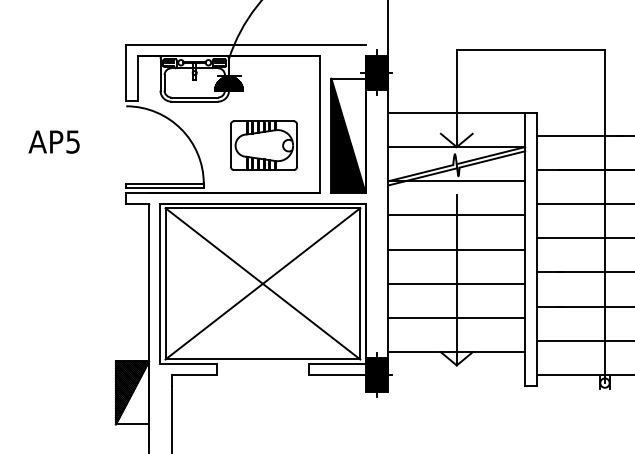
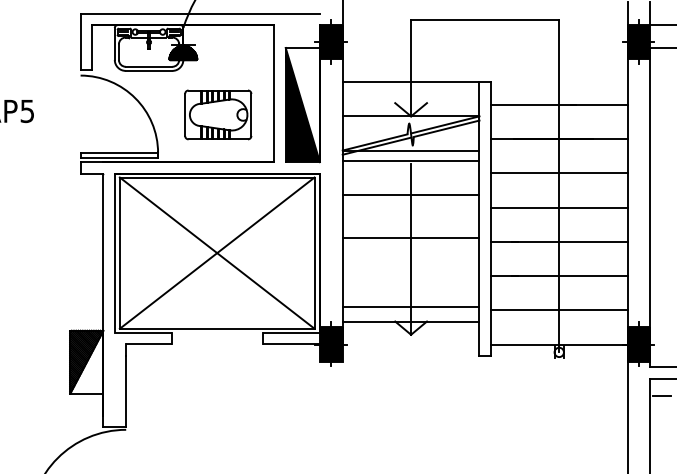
line: (456, 215) -> (410, 160), moved
line: (456, 249) -> (410, 194), moved
line: (456, 284) -> (410, 238), moved
line: (456, 318) -> (410, 307), moved

